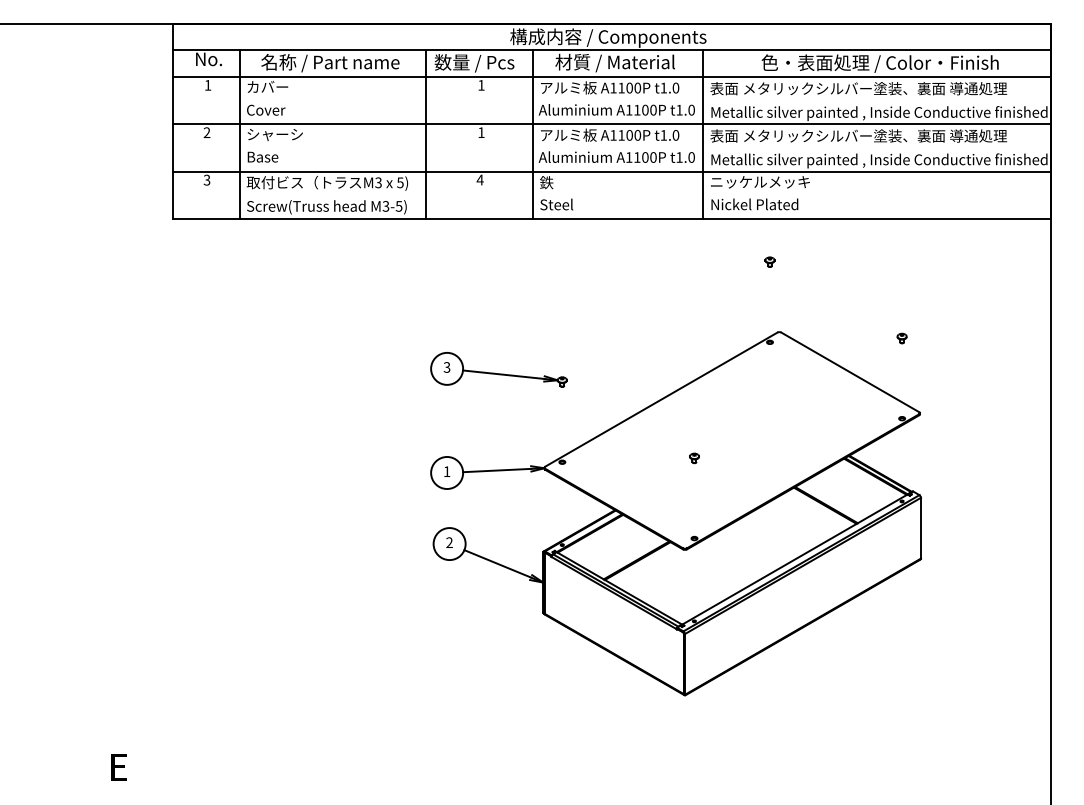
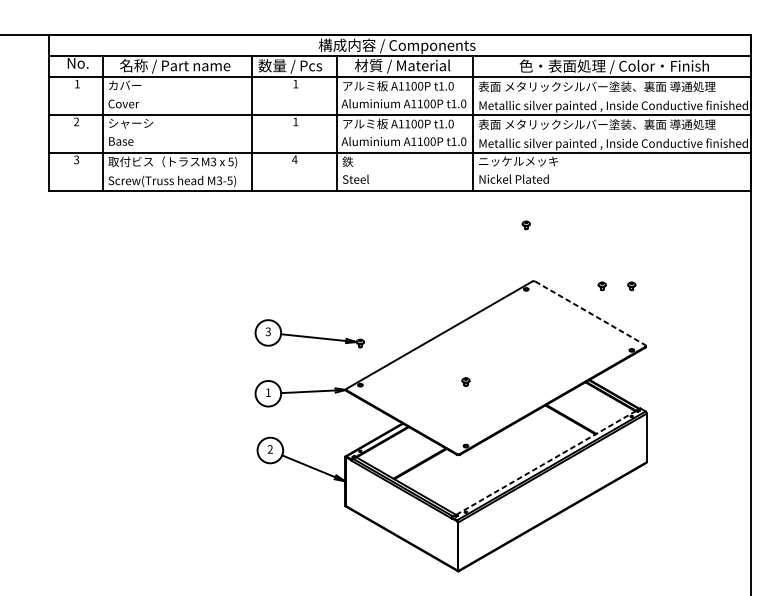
part: (864, 338) -> (601, 286), added
part: (498, 369) -> (309, 333), moved
line: (850, 372) -> (590, 313), solid -> dashed
line: (795, 559) -> (546, 462), solid -> dashed

